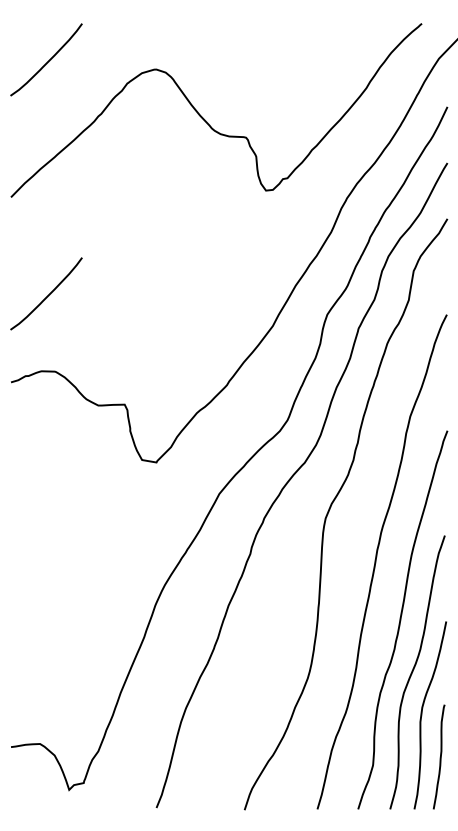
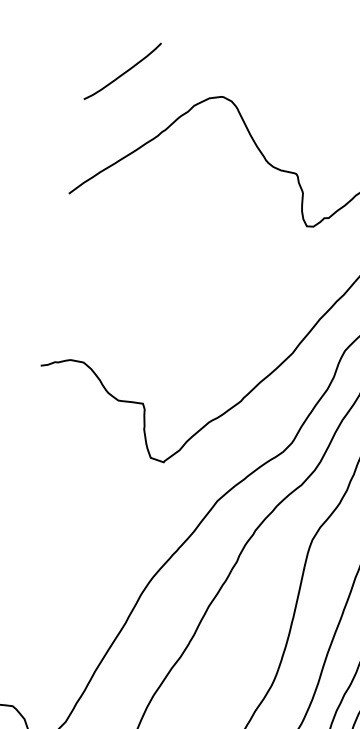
curve: (48, 294) -> (88, 289), removed

